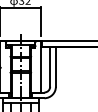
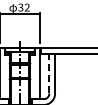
line: (50, 66) -> (49, 73), solid -> dashed

